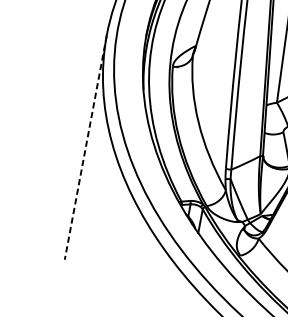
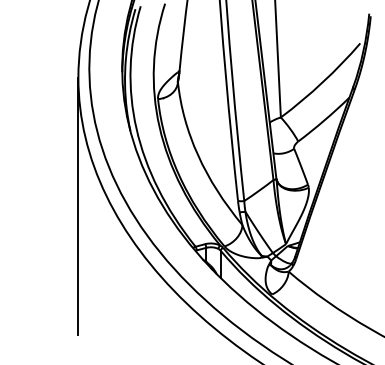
line: (85, 147) -> (78, 206), dashed -> solid

